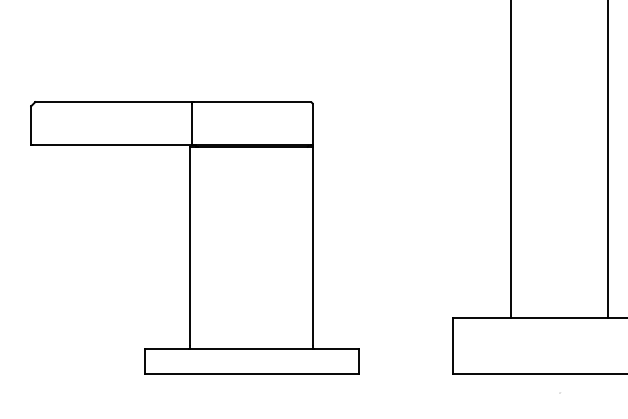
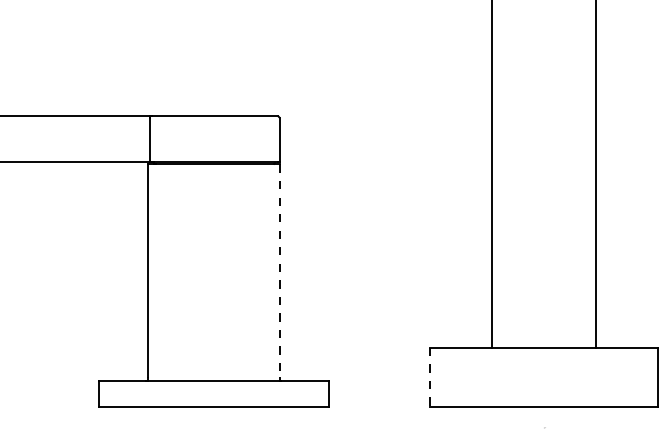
line: (313, 246) -> (280, 270), solid -> dashed
line: (453, 346) -> (430, 378), solid -> dashed

